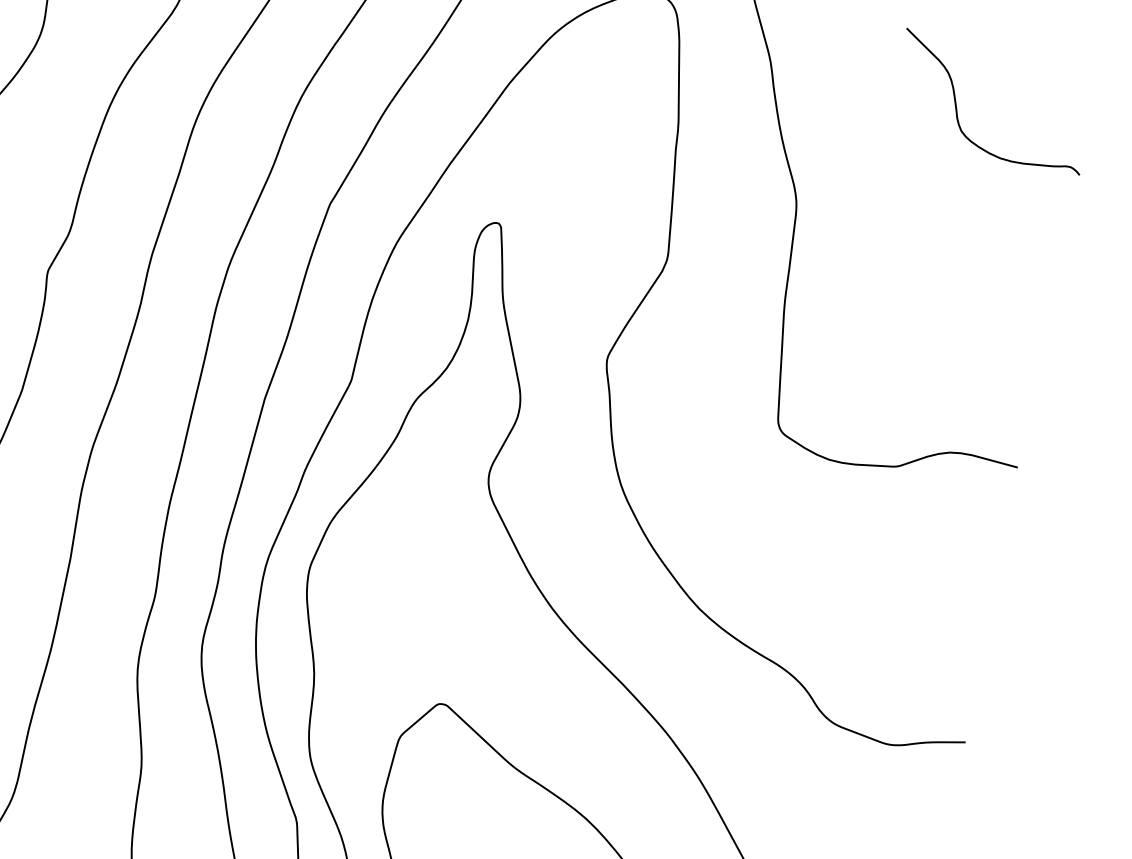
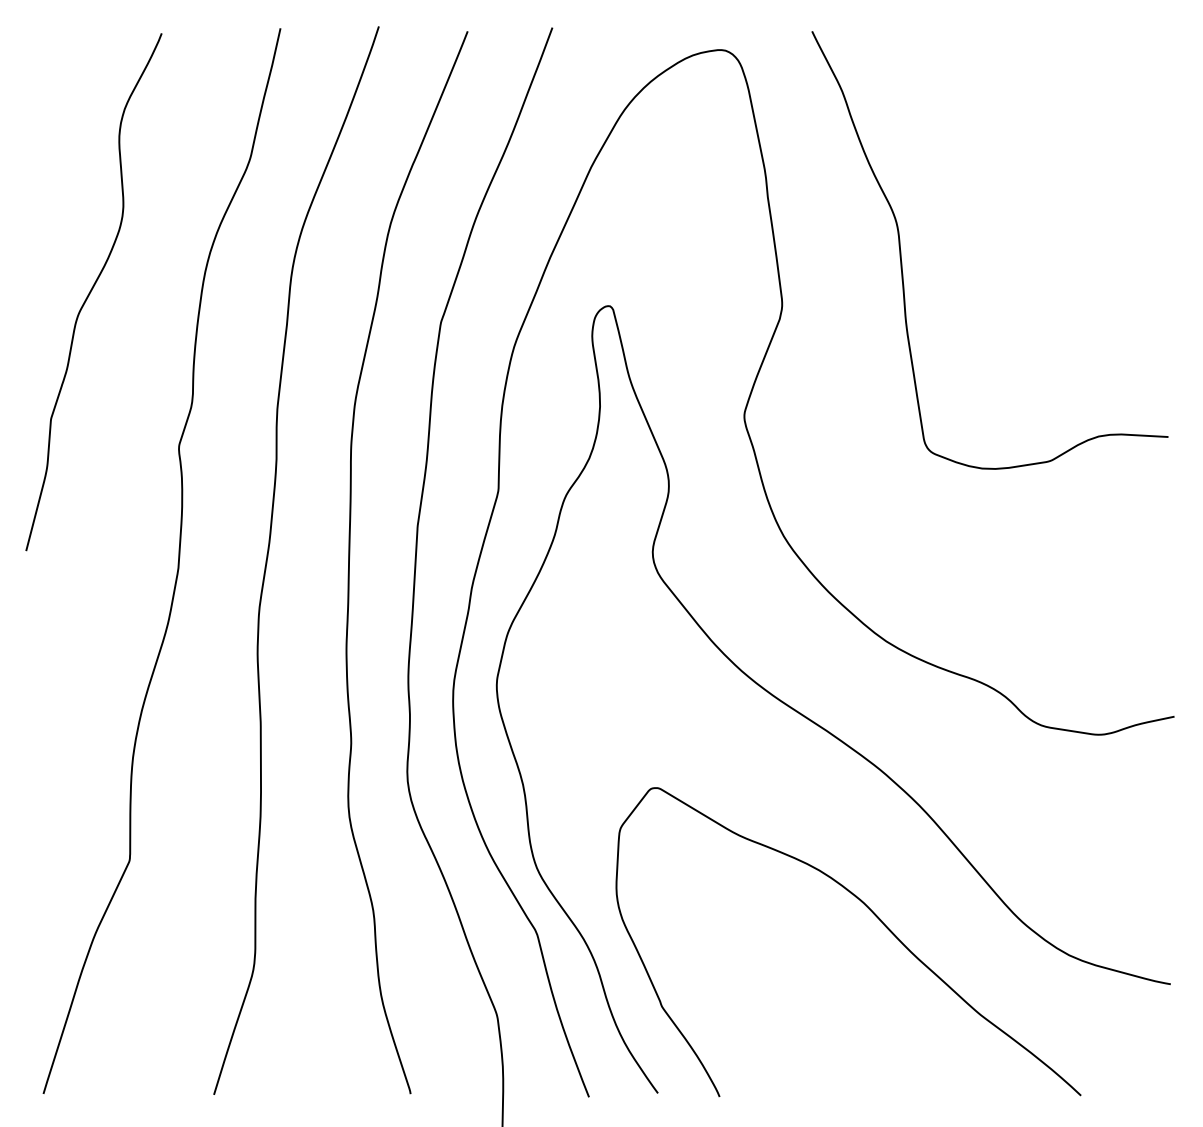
curve: (957, 104) -> (1033, 94), removed

